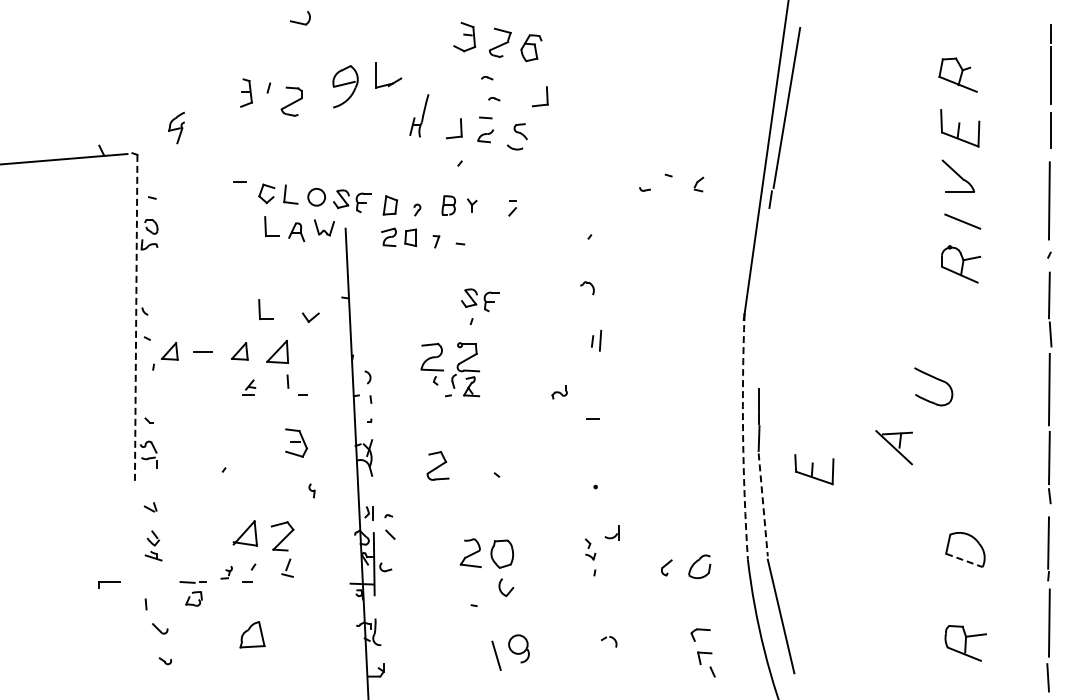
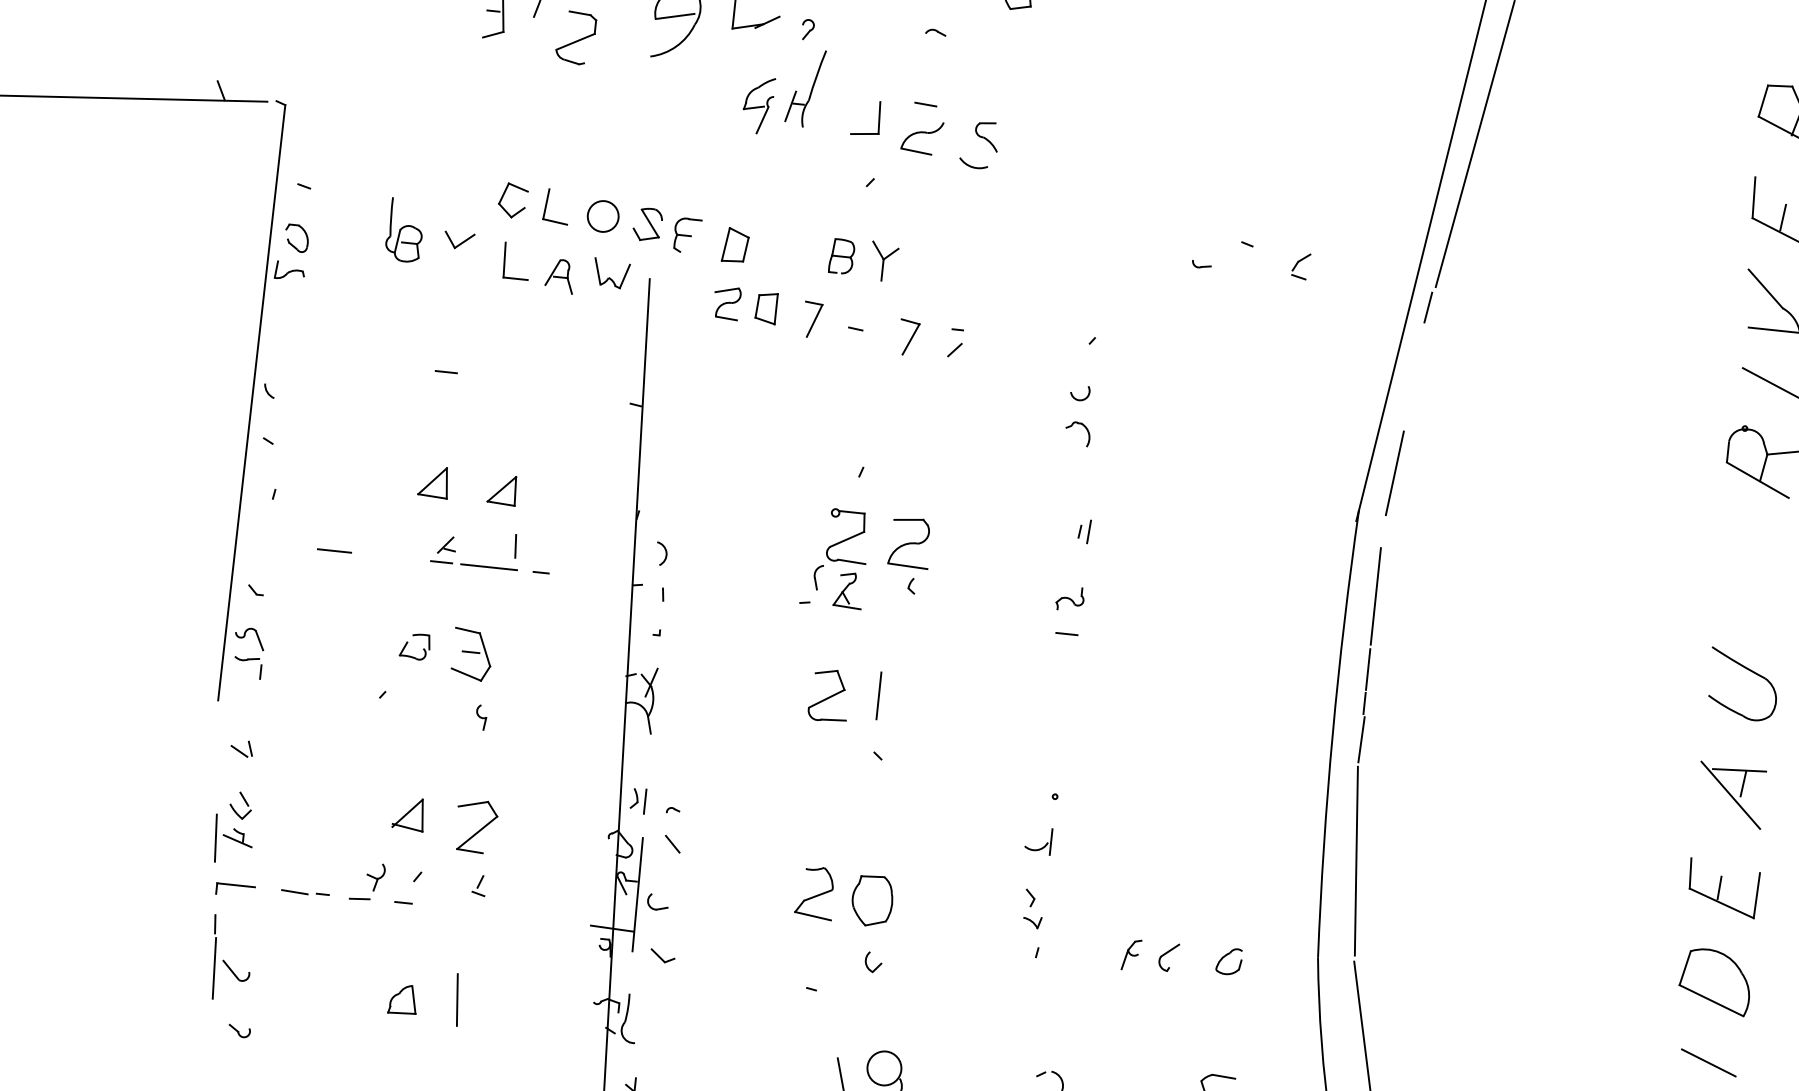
part: (540, 96) -> (1029, 76), removed
part: (494, 98) -> (945, 70), removed
part: (176, 127) -> (757, 104), moved
part: (485, 135) -> (921, 136), size x1.43
line: (239, 181) -> (444, 371), moved
part: (472, 205) -> (884, 261), size x1.67
part: (512, 208) -> (955, 344), moved
part: (417, 209) -> (808, 28), moved
part: (209, 215) -> (404, 229), added
part: (436, 241) -> (812, 319), size x1.67
part: (489, 245) -> (908, 337), added
arc: (587, 268) -> (1081, 397), added
line: (761, 291) -> (1394, 472), added
part: (480, 300) -> (881, 435), removed
part: (265, 309) -> (488, 410), removed
part: (310, 317) -> (458, 240), moved
line: (136, 318) -> (252, 402), dashed -> solid
part: (596, 341) -> (1084, 532), size x0.62
part: (169, 351) -> (306, 468), removed
line: (202, 351) -> (334, 550), moved
part: (277, 351) -> (502, 489), size x0.71
line: (758, 359) -> (1375, 595), added
part: (432, 363) -> (909, 554), moved
part: (935, 379) -> (1748, 671), moved
part: (559, 392) -> (1070, 598), moved
line: (274, 394) -> (488, 567), added
line: (592, 418) -> (1066, 633), moved
arc: (743, 436) -> (1333, 733), dashed -> solid
part: (296, 442) -> (472, 653), moved
line: (494, 442) -> (879, 696), added
part: (893, 447) -> (1729, 794), moved
part: (437, 465) -> (828, 694), moved
part: (814, 469) -> (1723, 888), moved
part: (311, 490) -> (480, 716), moved
line: (763, 504) -> (1356, 860), dashed -> solid
part: (611, 532) -> (1037, 839), moved
part: (244, 533) -> (407, 814), size x0.71
line: (141, 557) -> (215, 838), added
line: (964, 560) -> (1711, 1000), dashed -> solid
part: (699, 566) -> (1228, 961), size x0.62
part: (287, 568) -> (479, 885), size x0.62
part: (645, 568) -> (1130, 954), added
part: (226, 572) -> (367, 881), size x1.67
part: (109, 584) -> (236, 889), moved
part: (506, 587) -> (873, 962), size x0.62
line: (966, 594) -> (1708, 1062), added
part: (391, 596) -> (662, 956), added
part: (193, 598) -> (414, 645), moved
line: (148, 628) -> (214, 968), added
line: (281, 631) -> (456, 999), added
part: (252, 634) -> (402, 999), size x0.62

